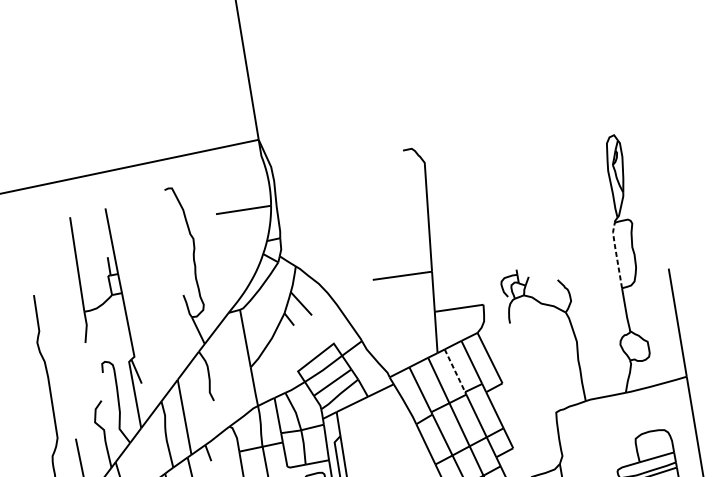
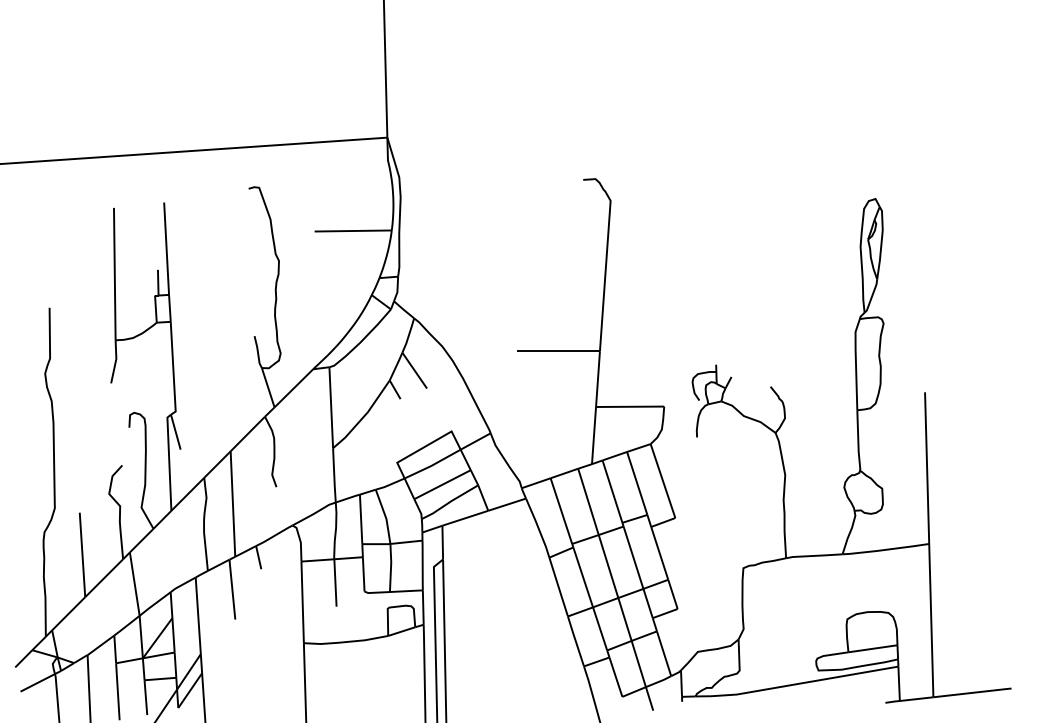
line: (616, 254) -> (855, 362), dashed -> solid
line: (454, 370) -> (612, 491), dashed -> solid

